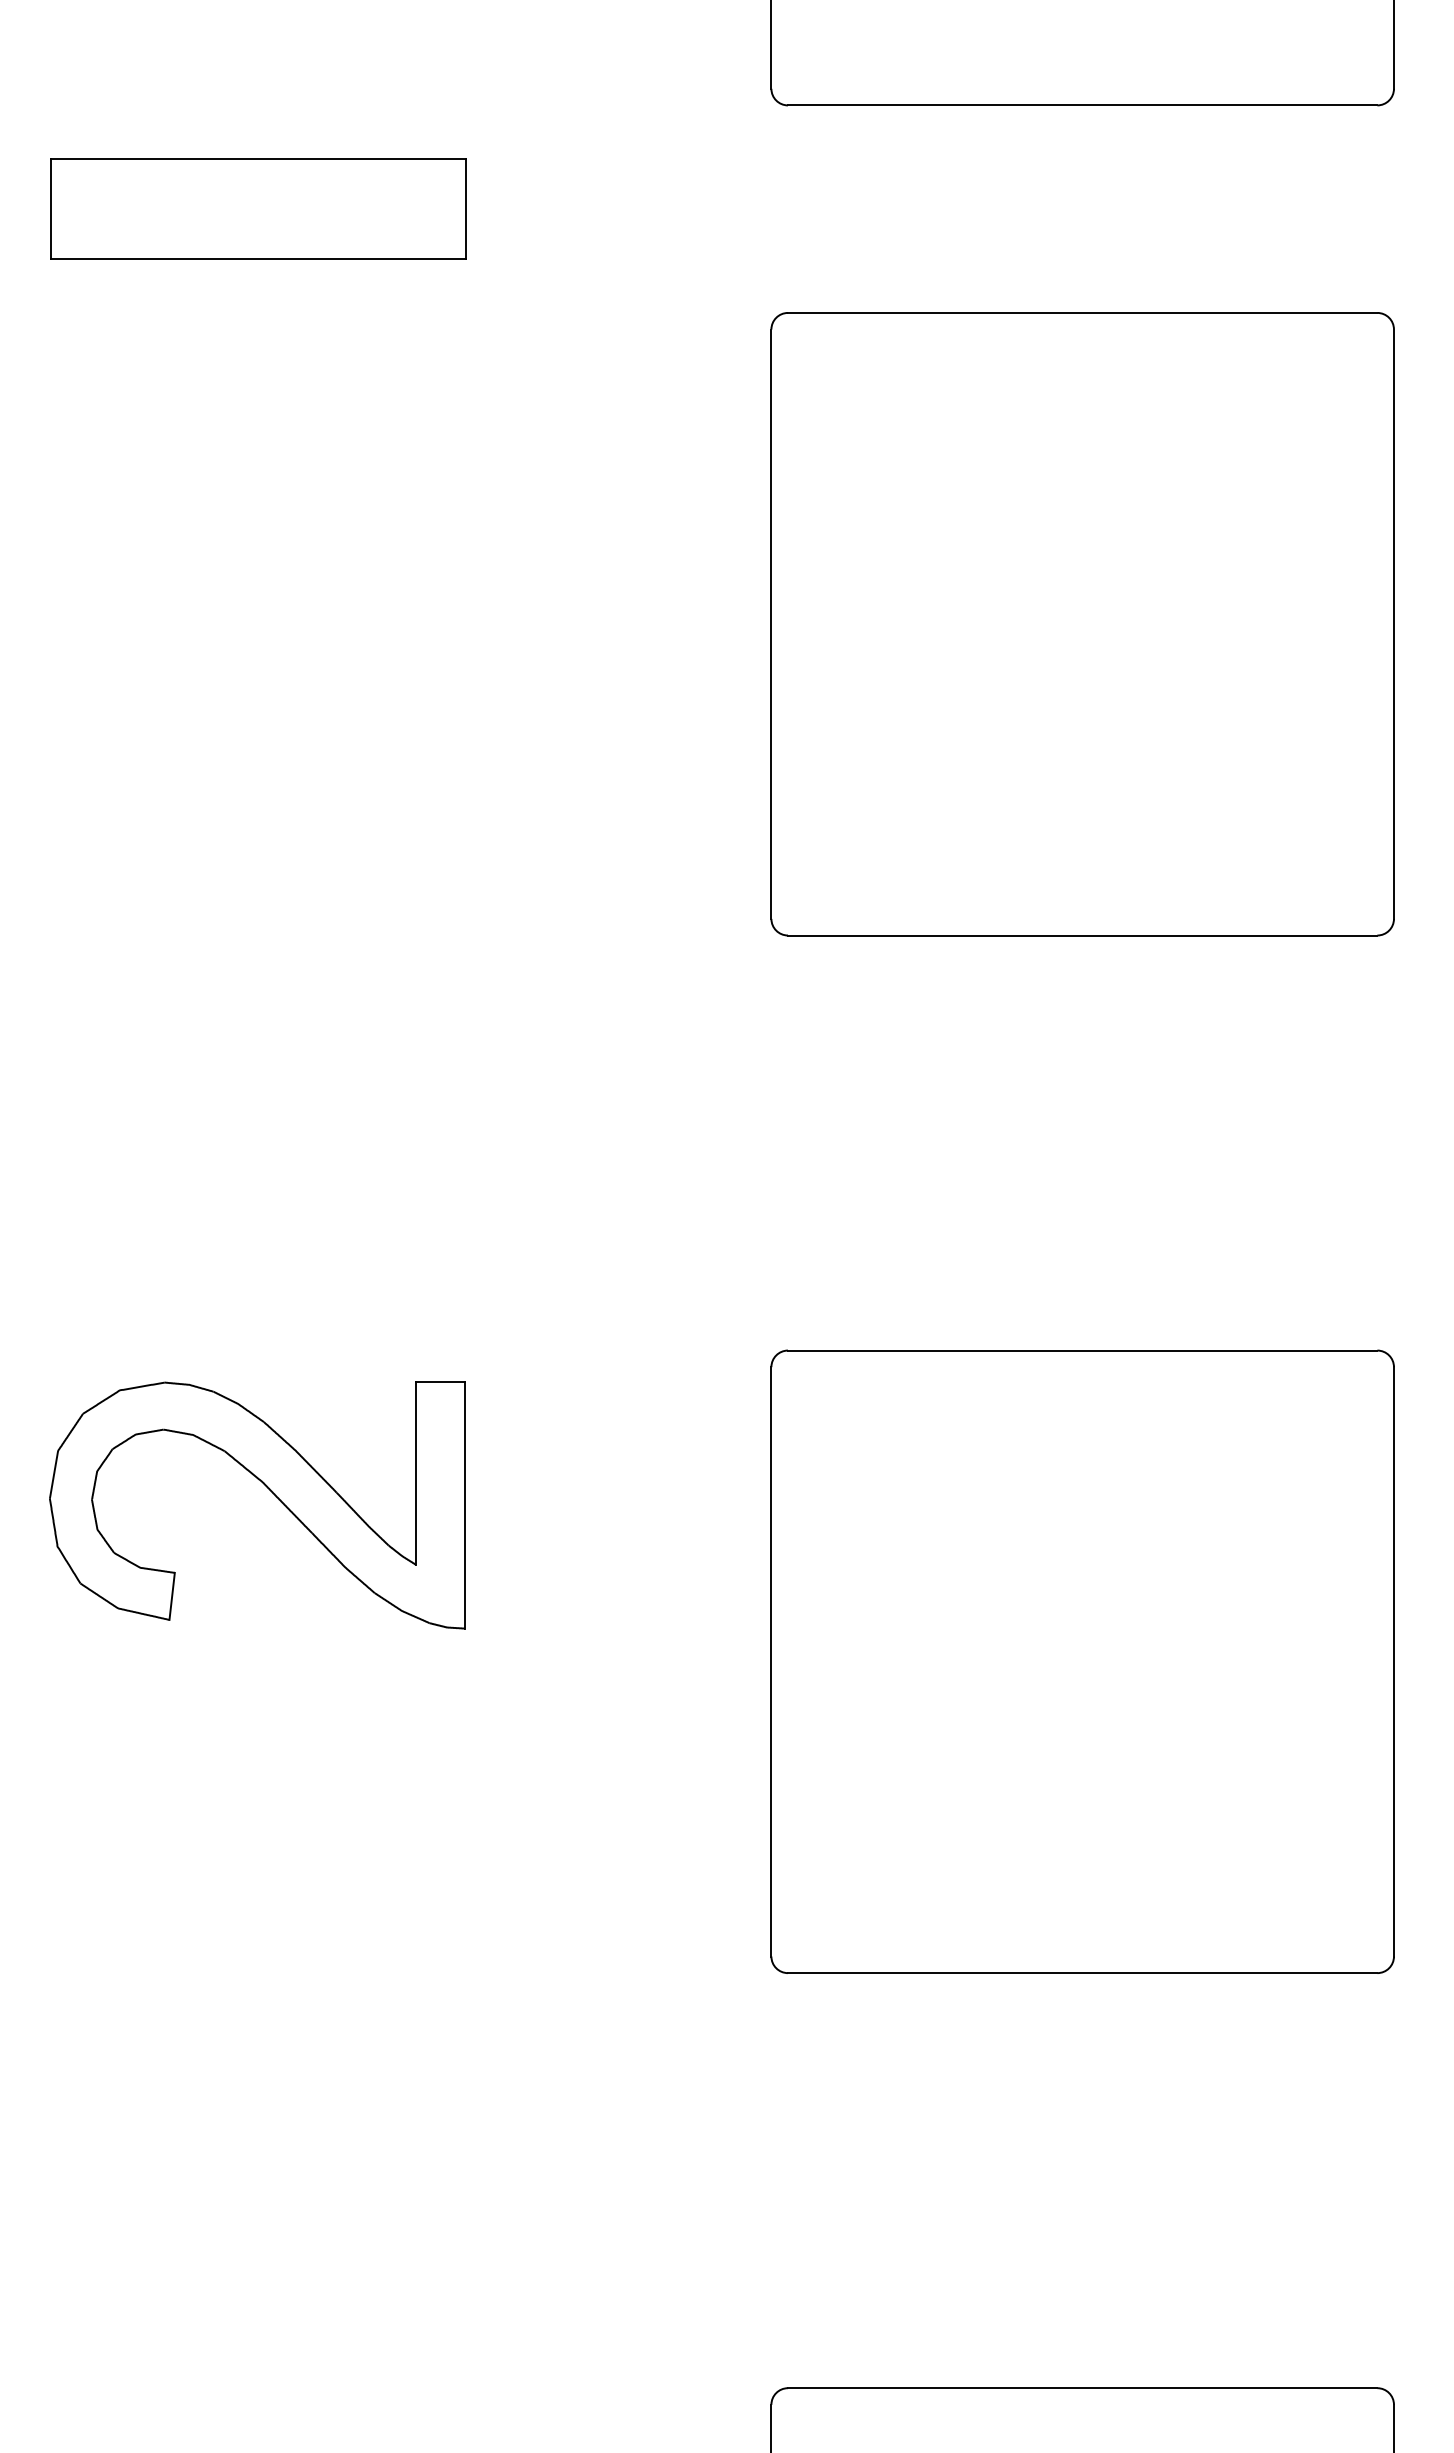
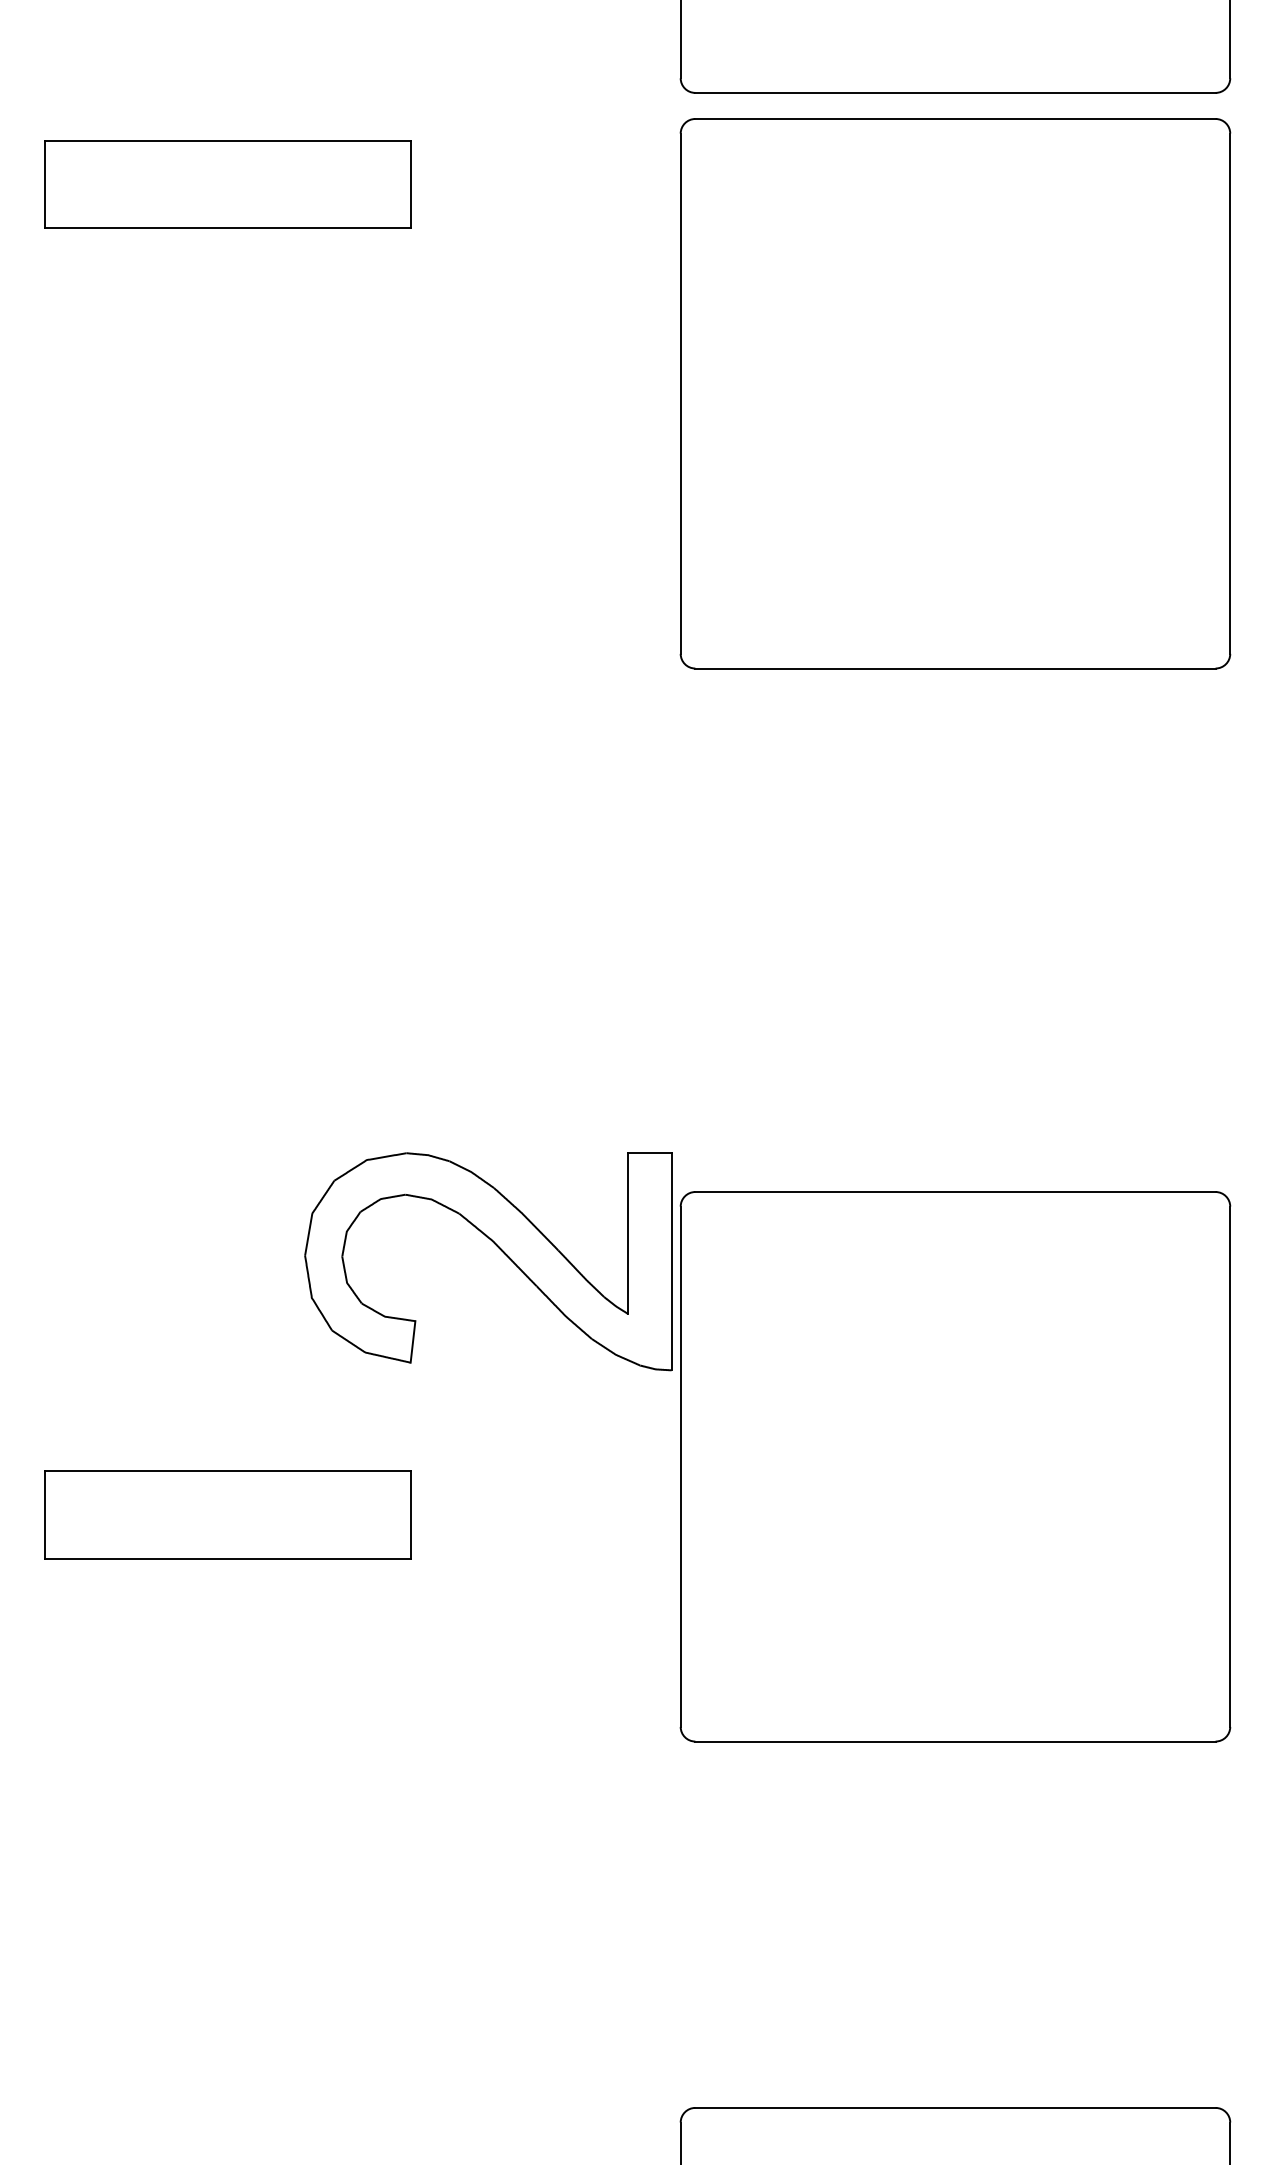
part: (1082, 624) -> (955, 393), moved
part: (270, 1491) -> (499, 1249), moved
part: (258, 1715) -> (227, 1514), added

